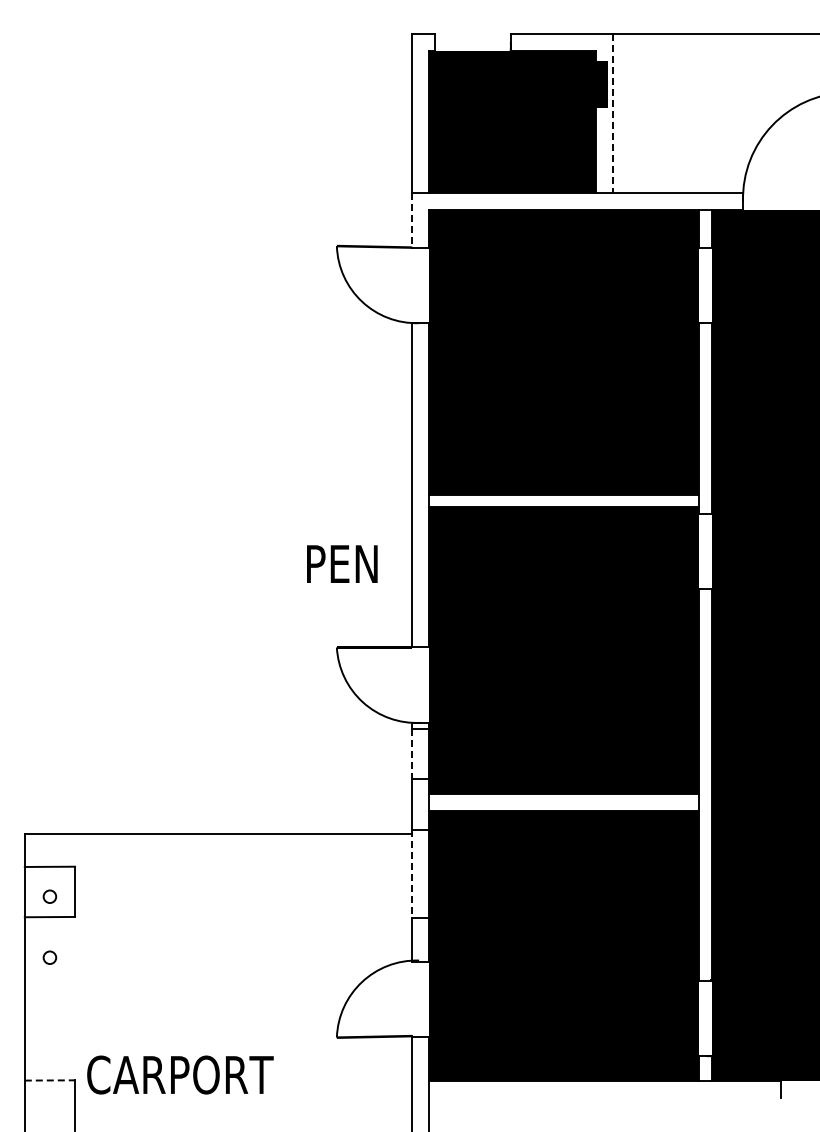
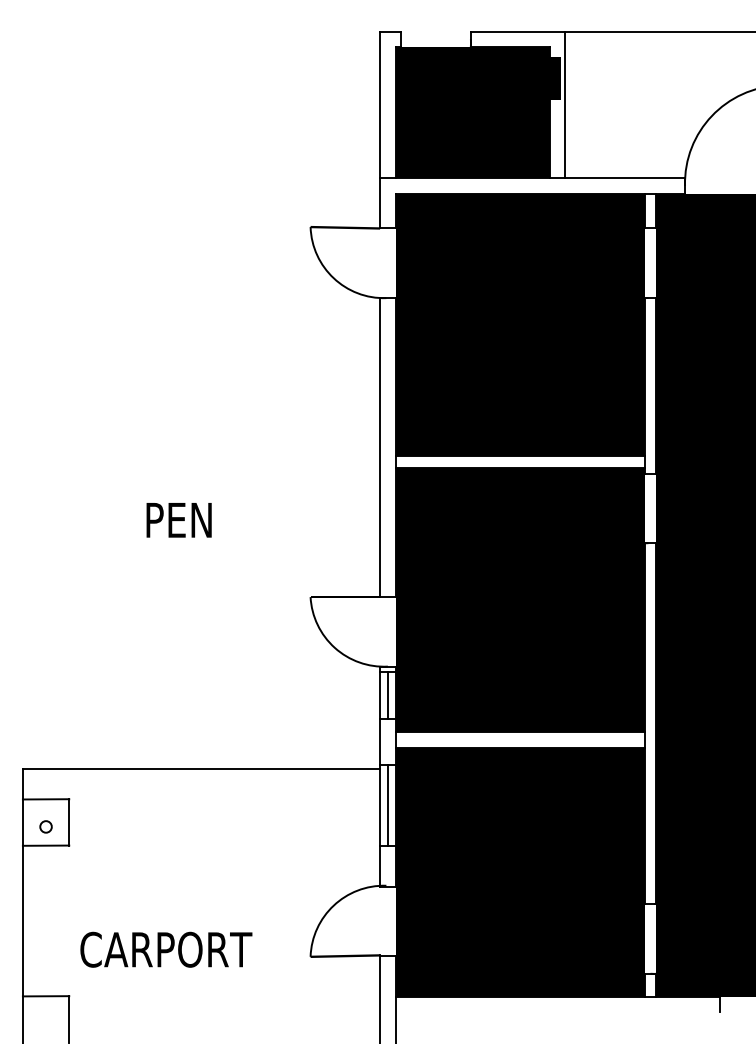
line: (613, 113) -> (565, 104), dashed -> solid
line: (412, 220) -> (380, 203), dashed -> solid
text: (342, 563) -> (179, 519), moved
line: (412, 754) -> (380, 695), dashed -> solid
line: (420, 754) -> (387, 695), added
line: (412, 873) -> (380, 805), dashed -> solid
line: (420, 873) -> (387, 805), added
circle: (49, 957) -> (45, 882), removed
text: (180, 1074) -> (166, 949), moved
line: (50, 1080) -> (46, 996), dashed -> solid

